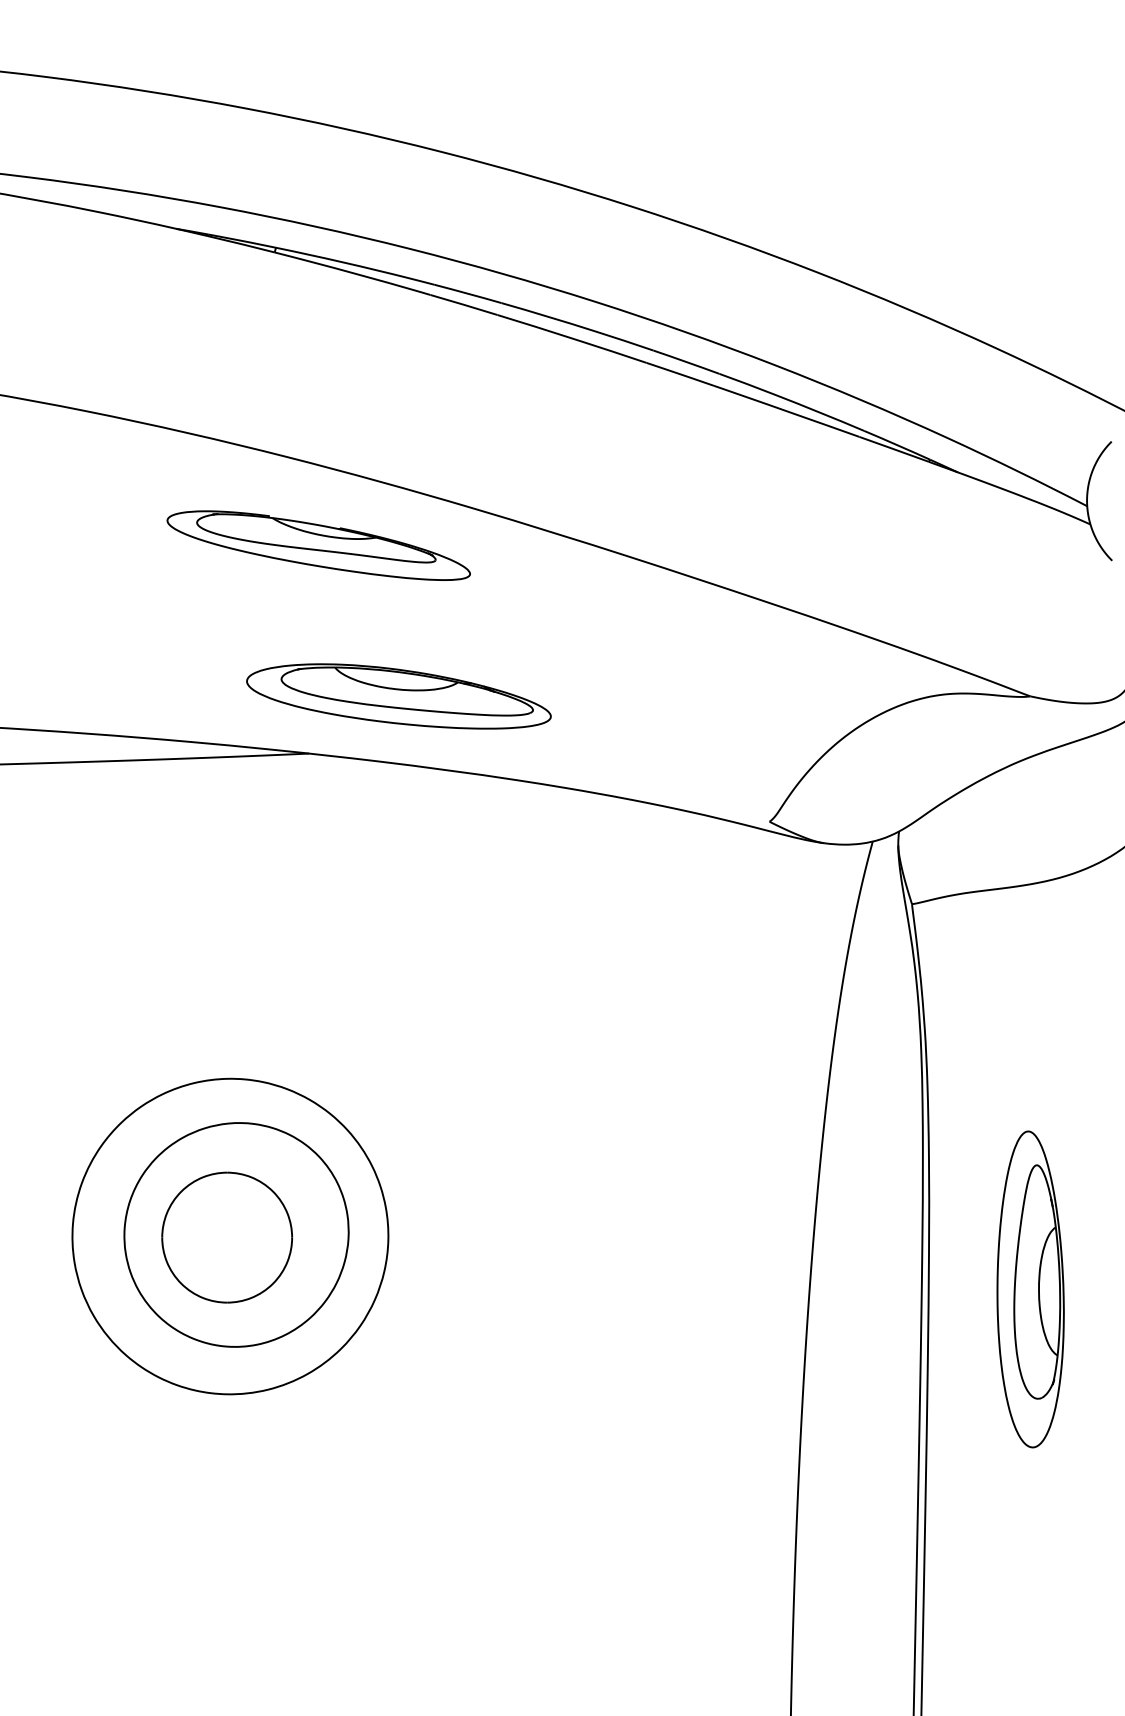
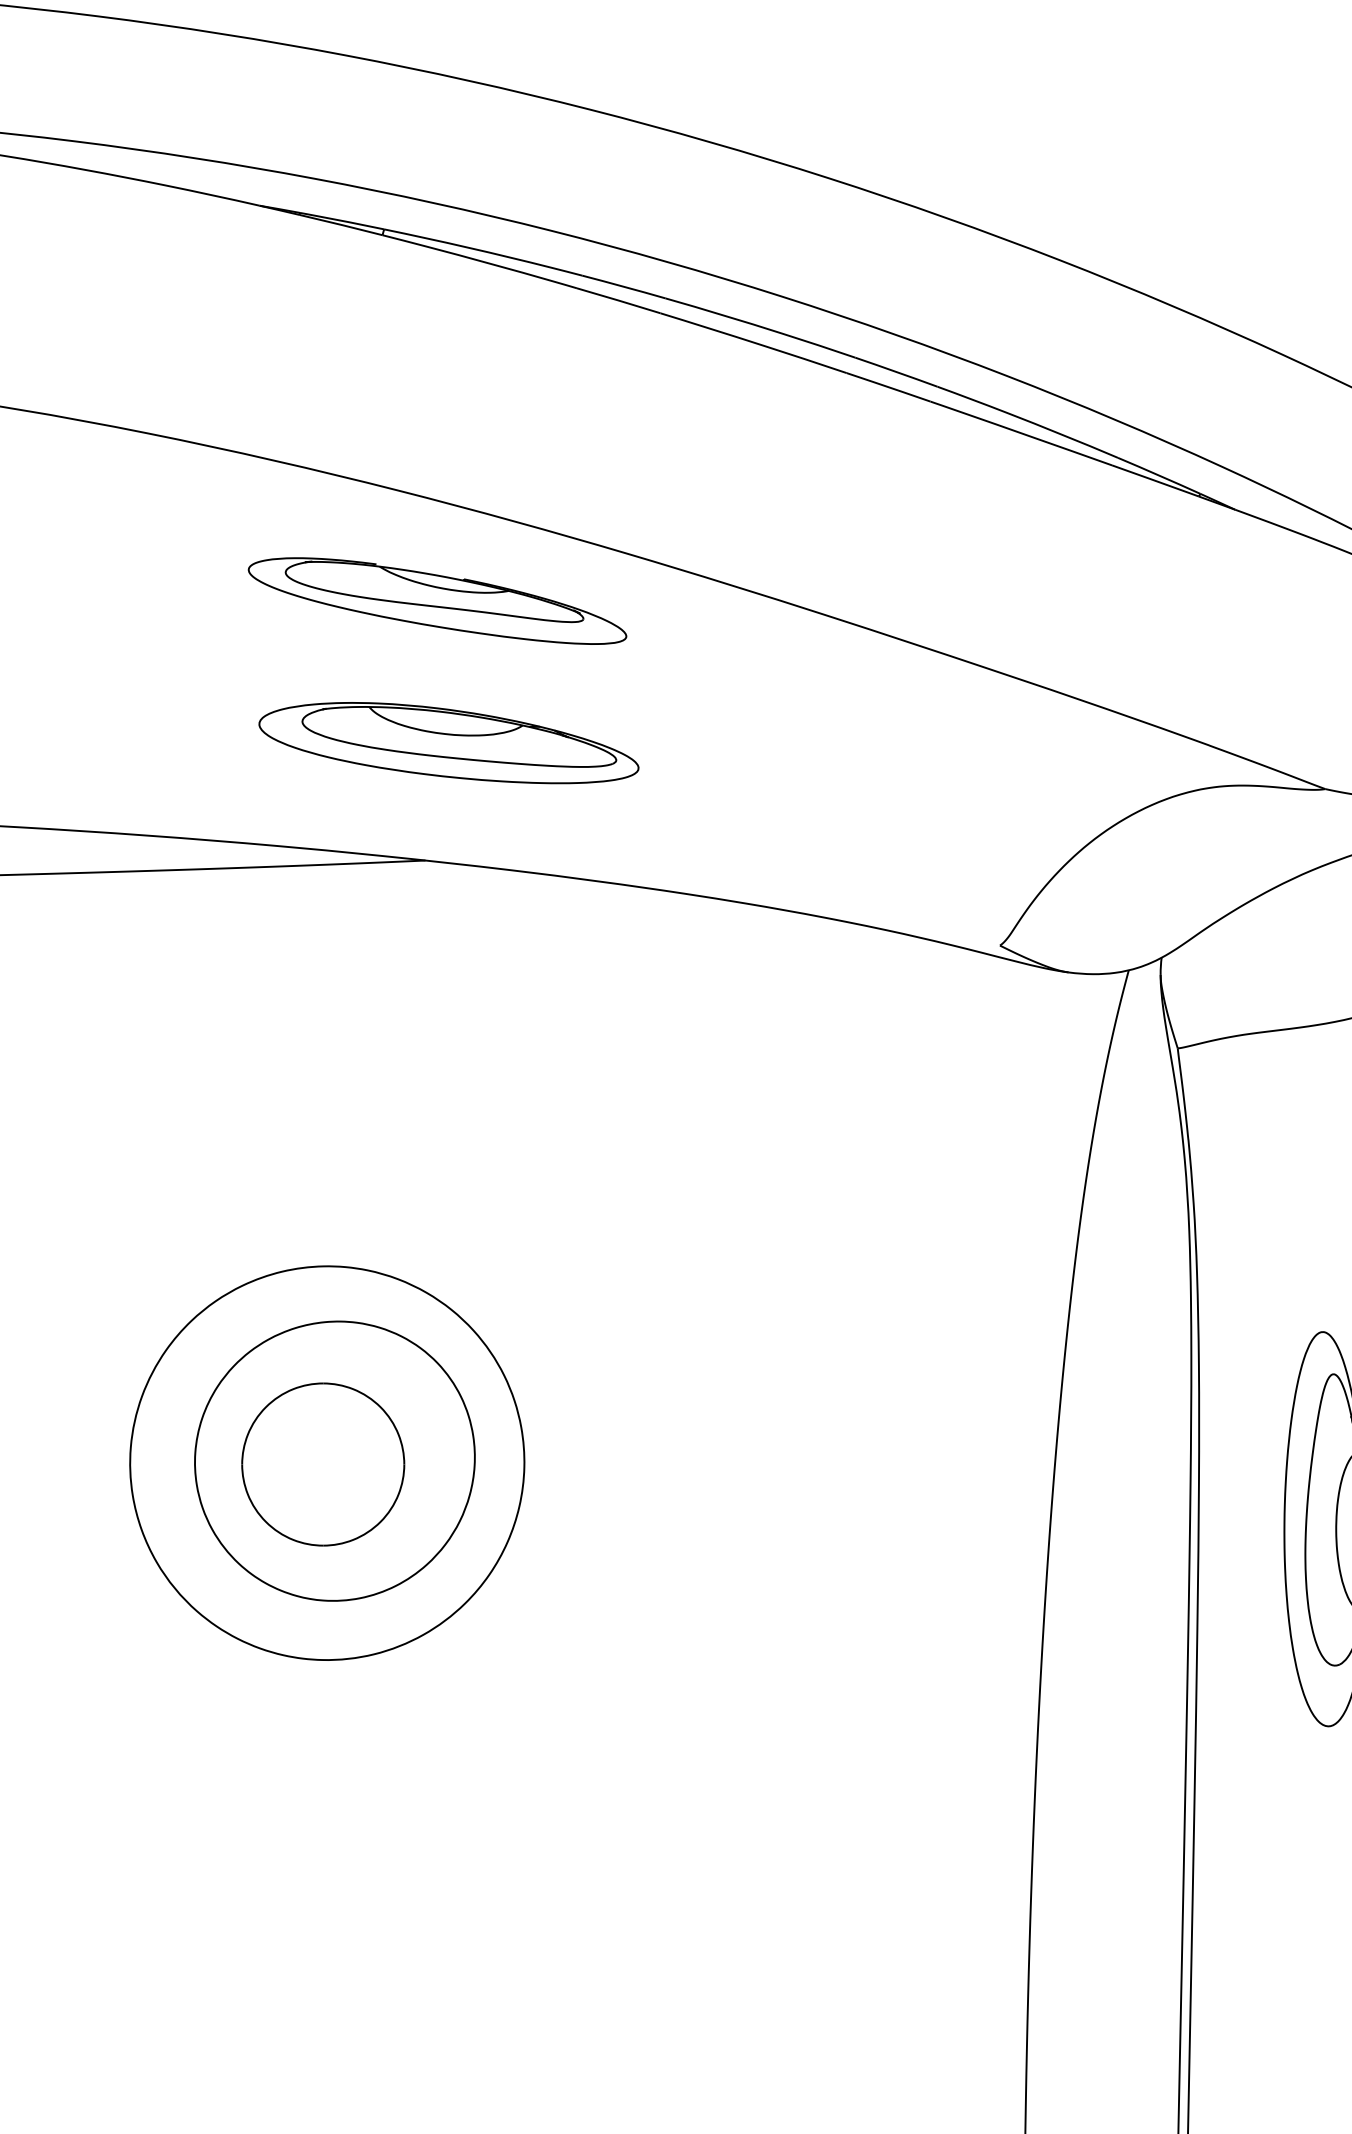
part: (398, 696) -> (448, 743), moved

